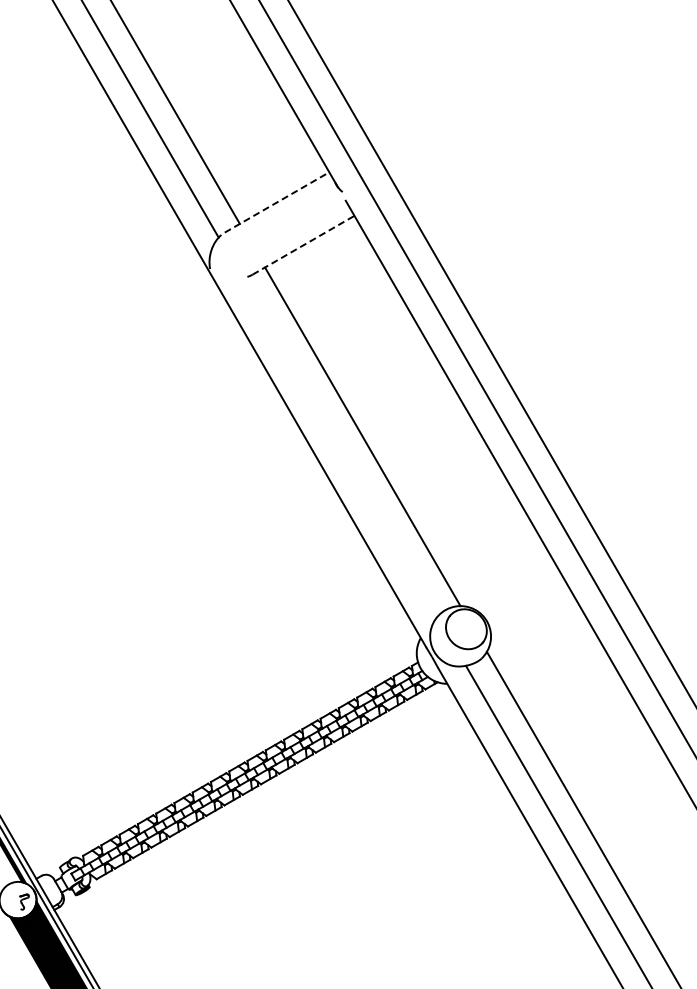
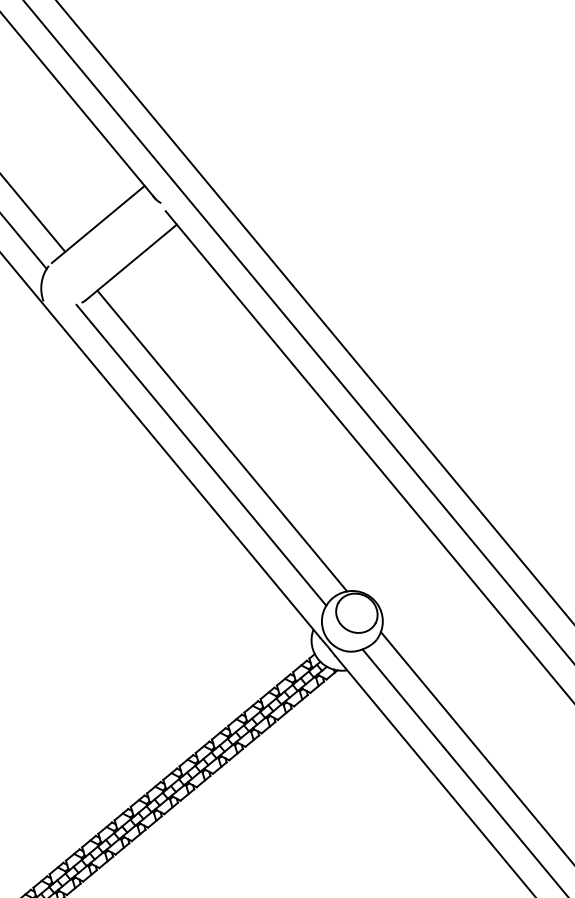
line: (277, 202) -> (98, 224), dashed -> solid
line: (303, 245) -> (131, 262), dashed -> solid
line: (339, 447) -> (201, 455), added

